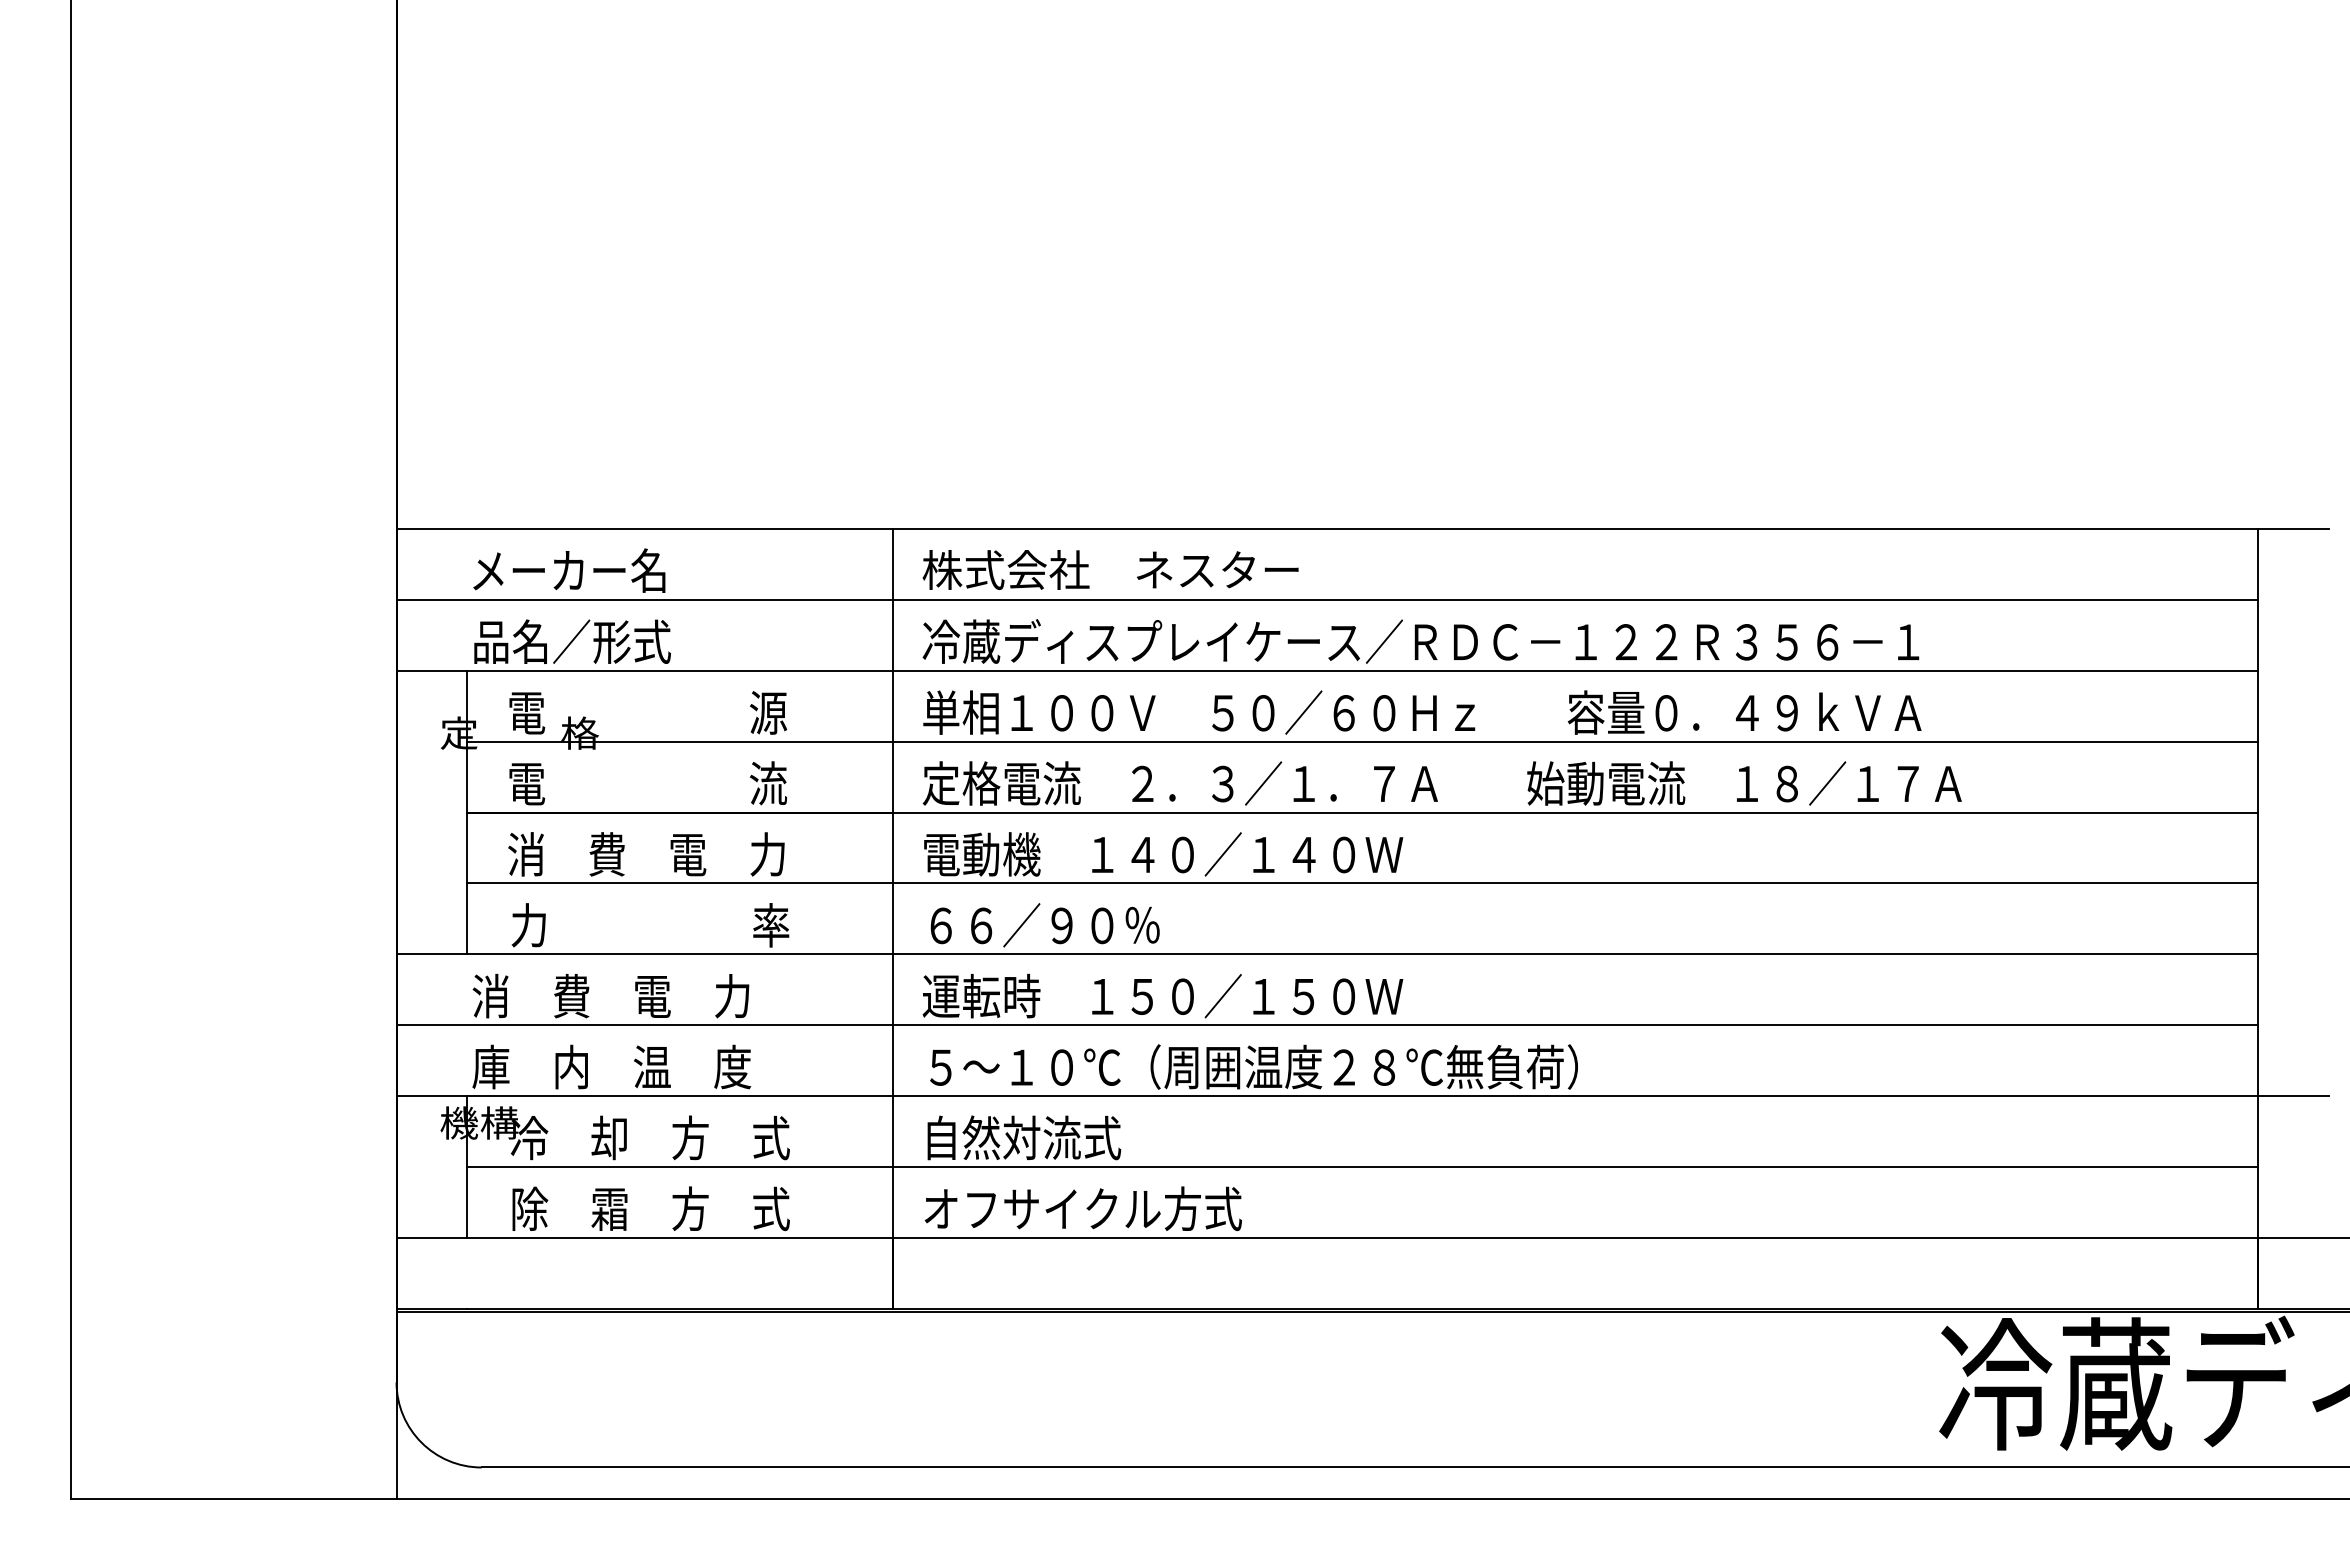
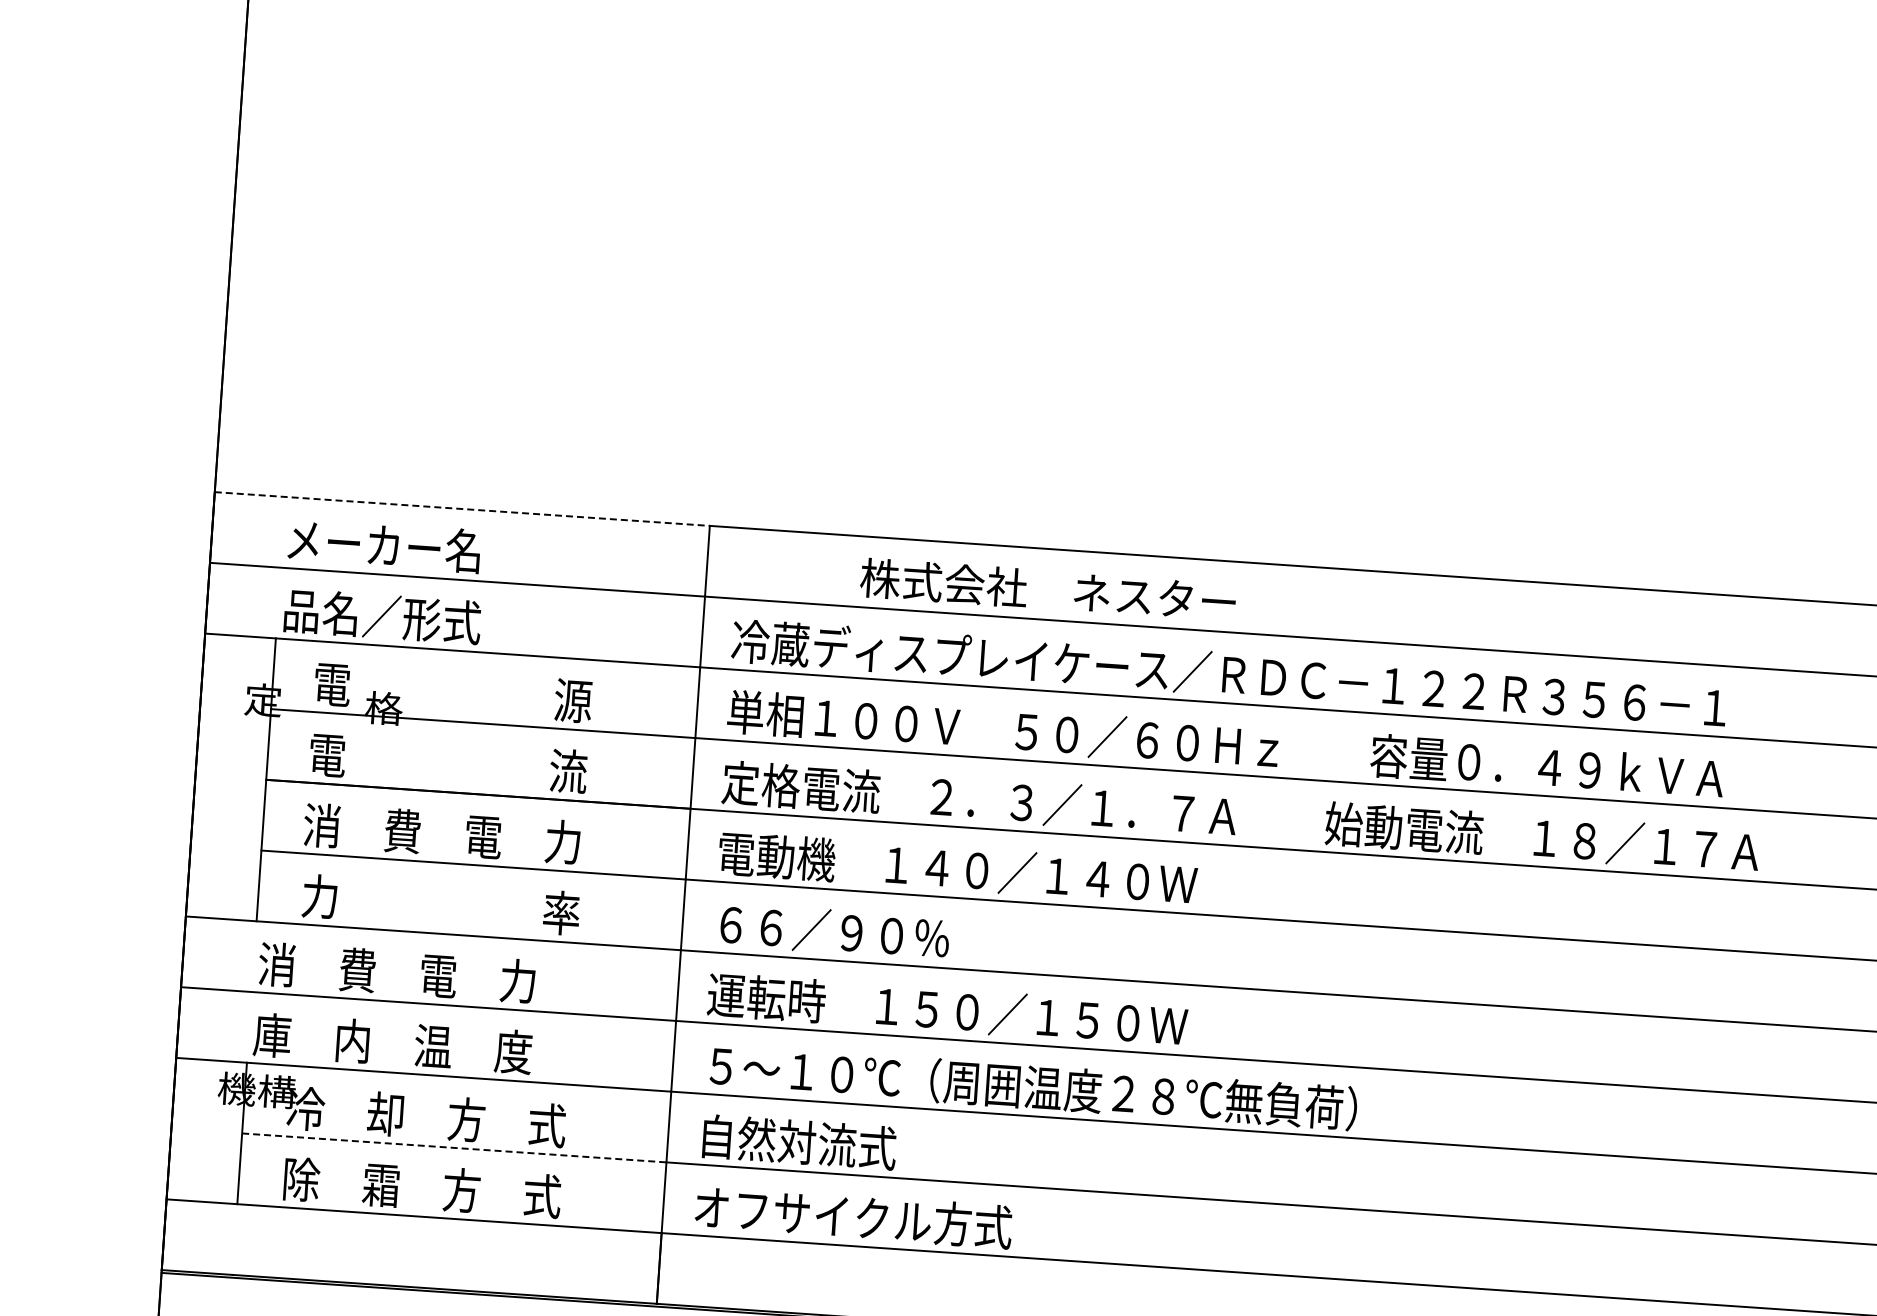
line: (645, 528) -> (463, 508), solid -> dashed
text: (1110, 569) -> (1048, 589), moved
line: (680, 1166) -> (454, 1147), solid -> dashed

